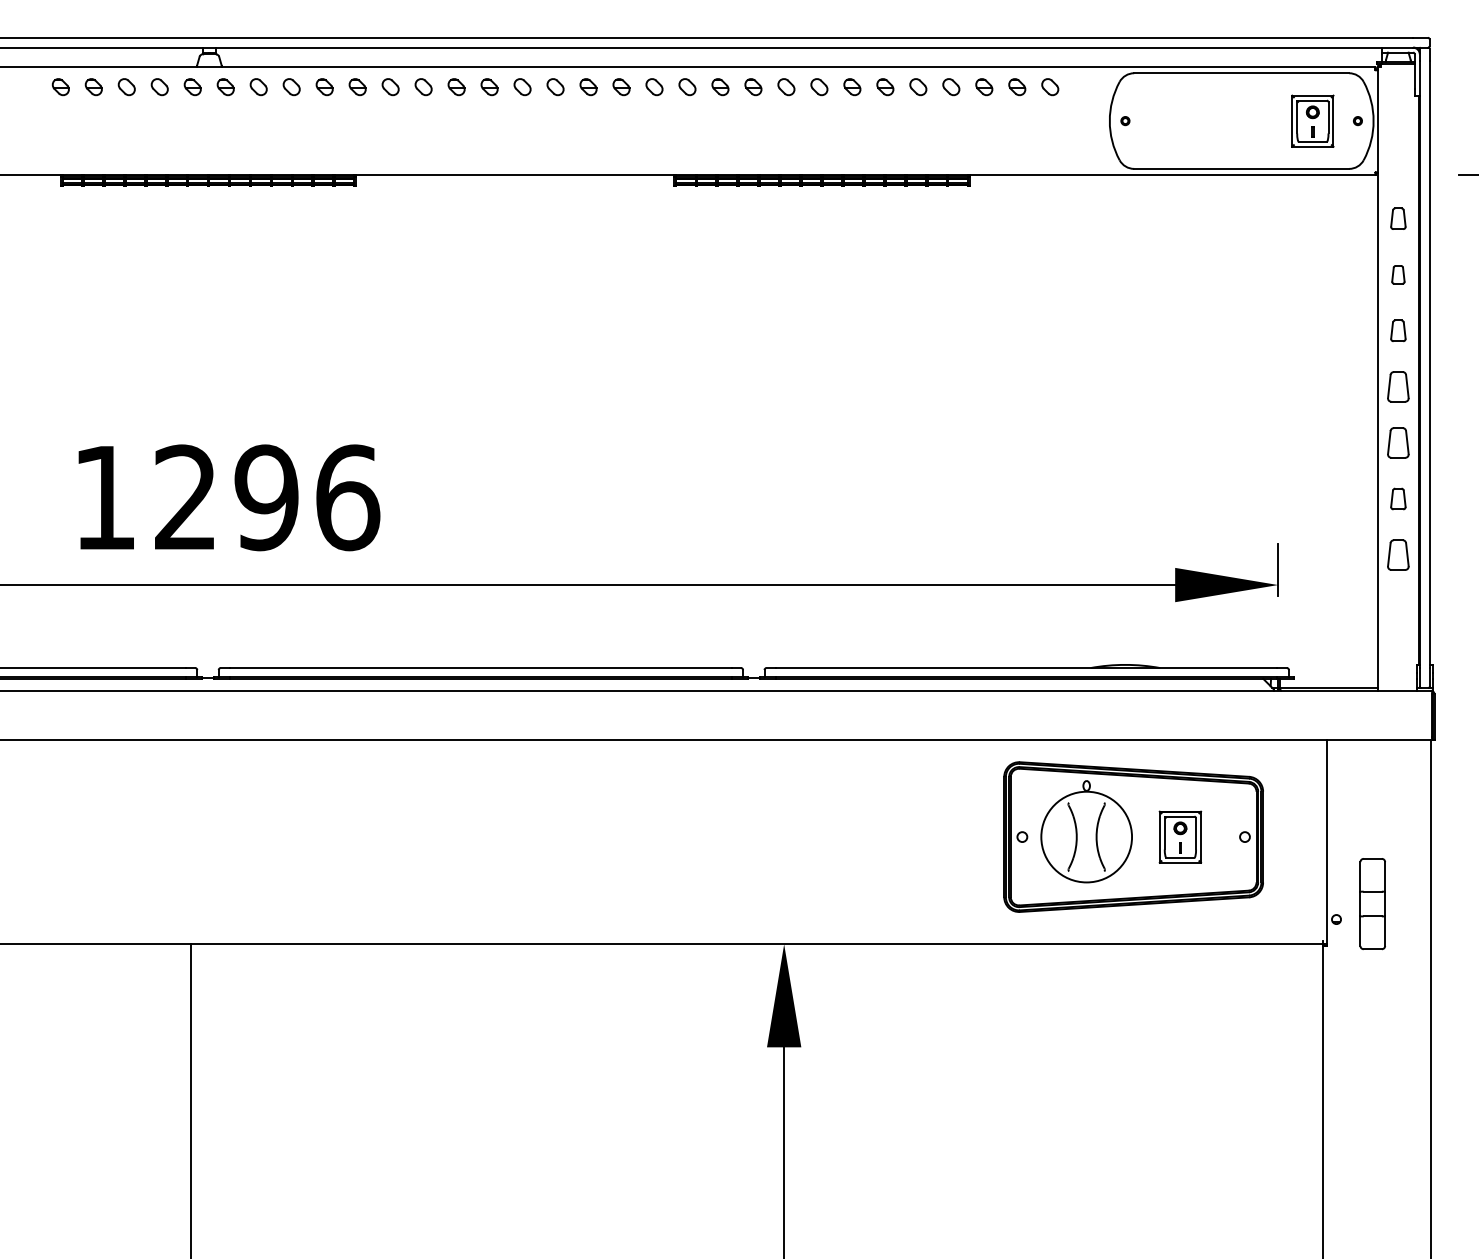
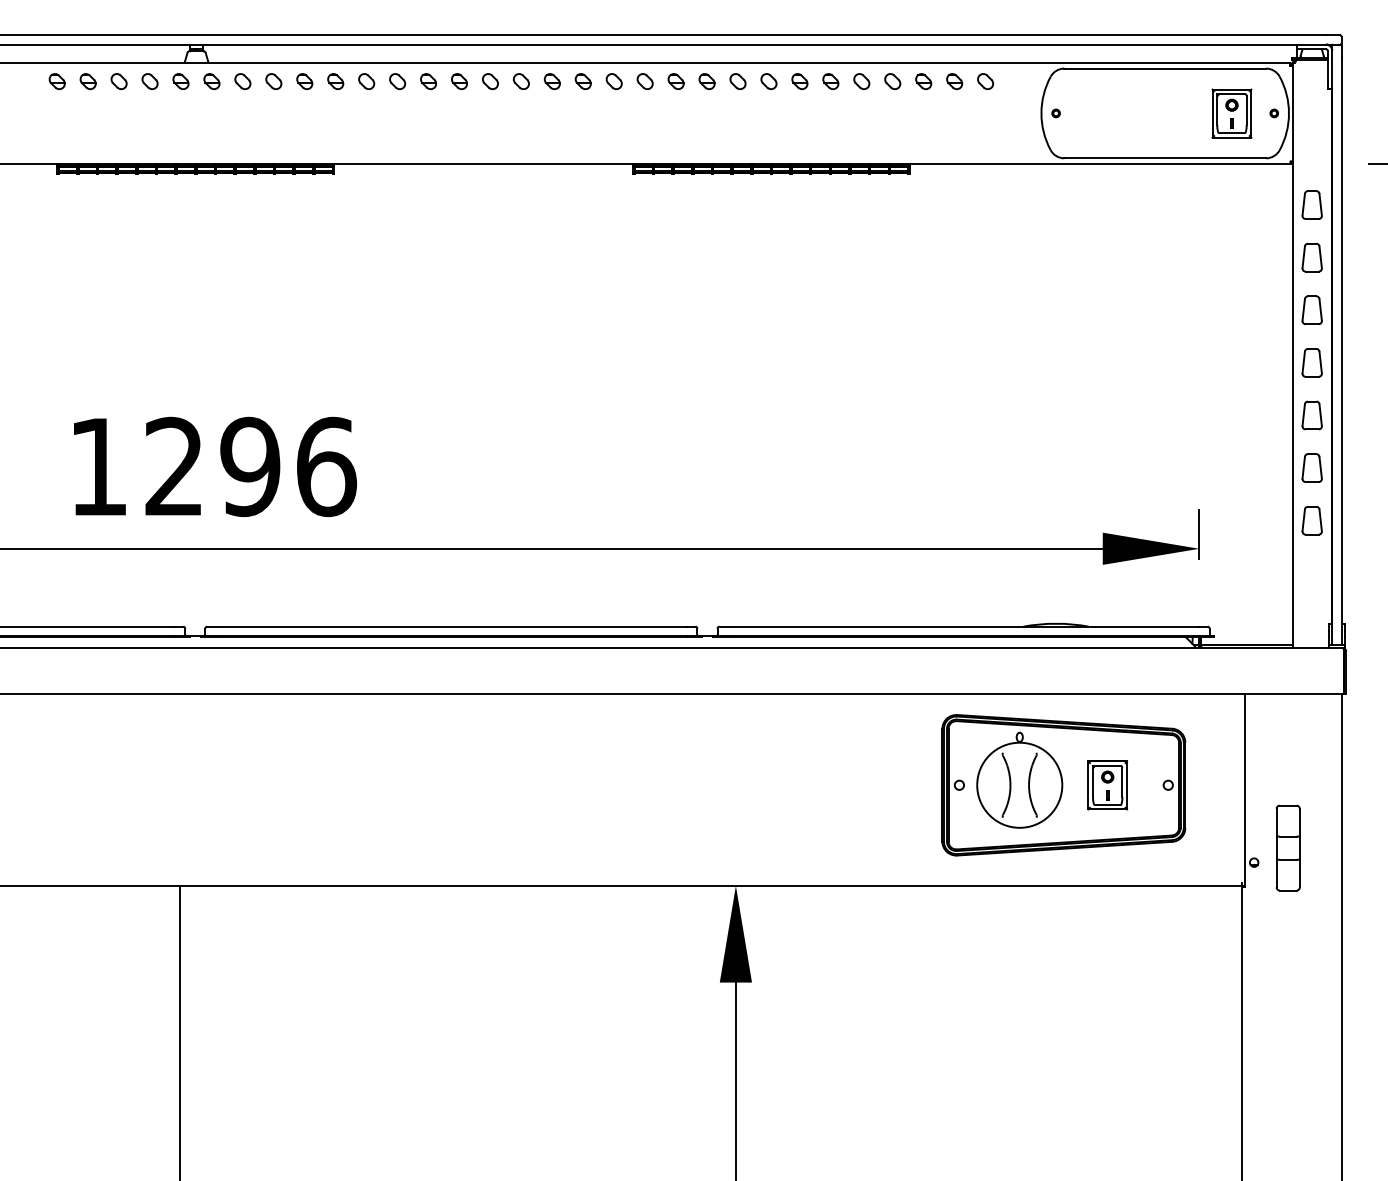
part: (1398, 218) -> (1312, 204), size x1.43
part: (1398, 274) -> (1312, 257), size x1.67
part: (1398, 330) -> (1312, 309), size x1.43
part: (1398, 498) -> (1312, 467), size x1.43

